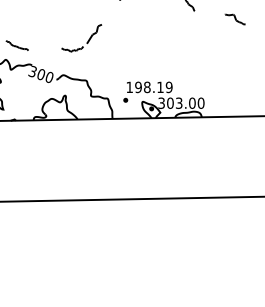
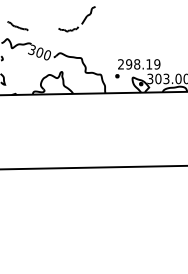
text: (129, 86) -> (120, 63), 198.19 -> 298.19

